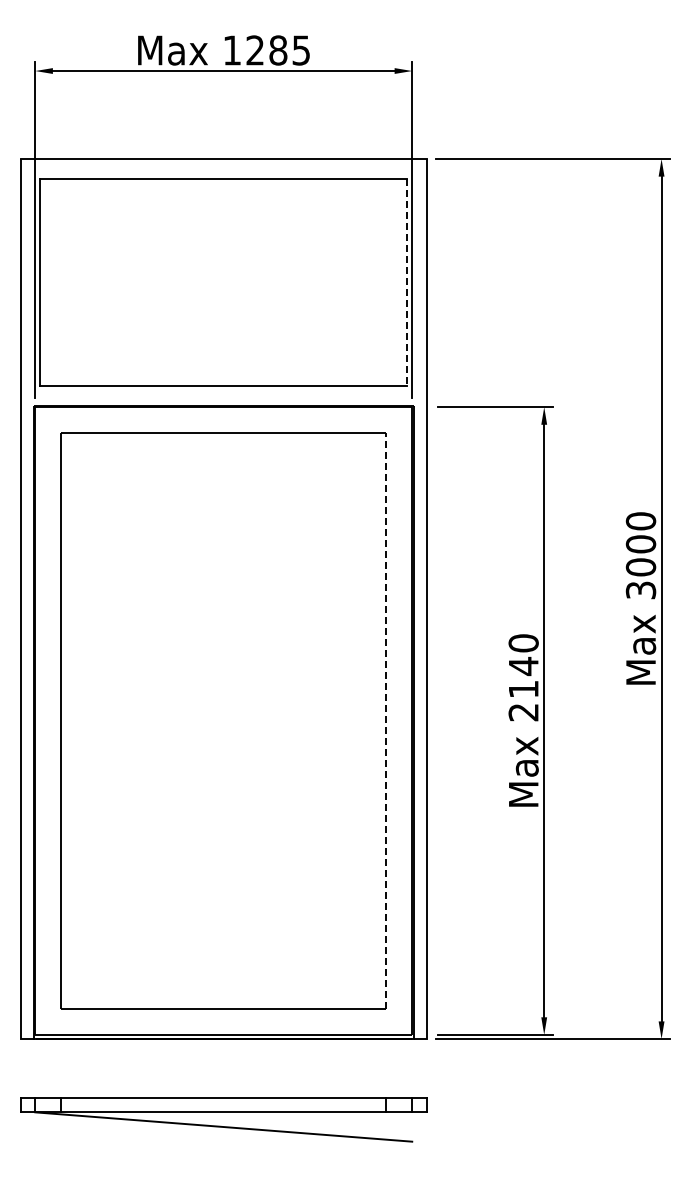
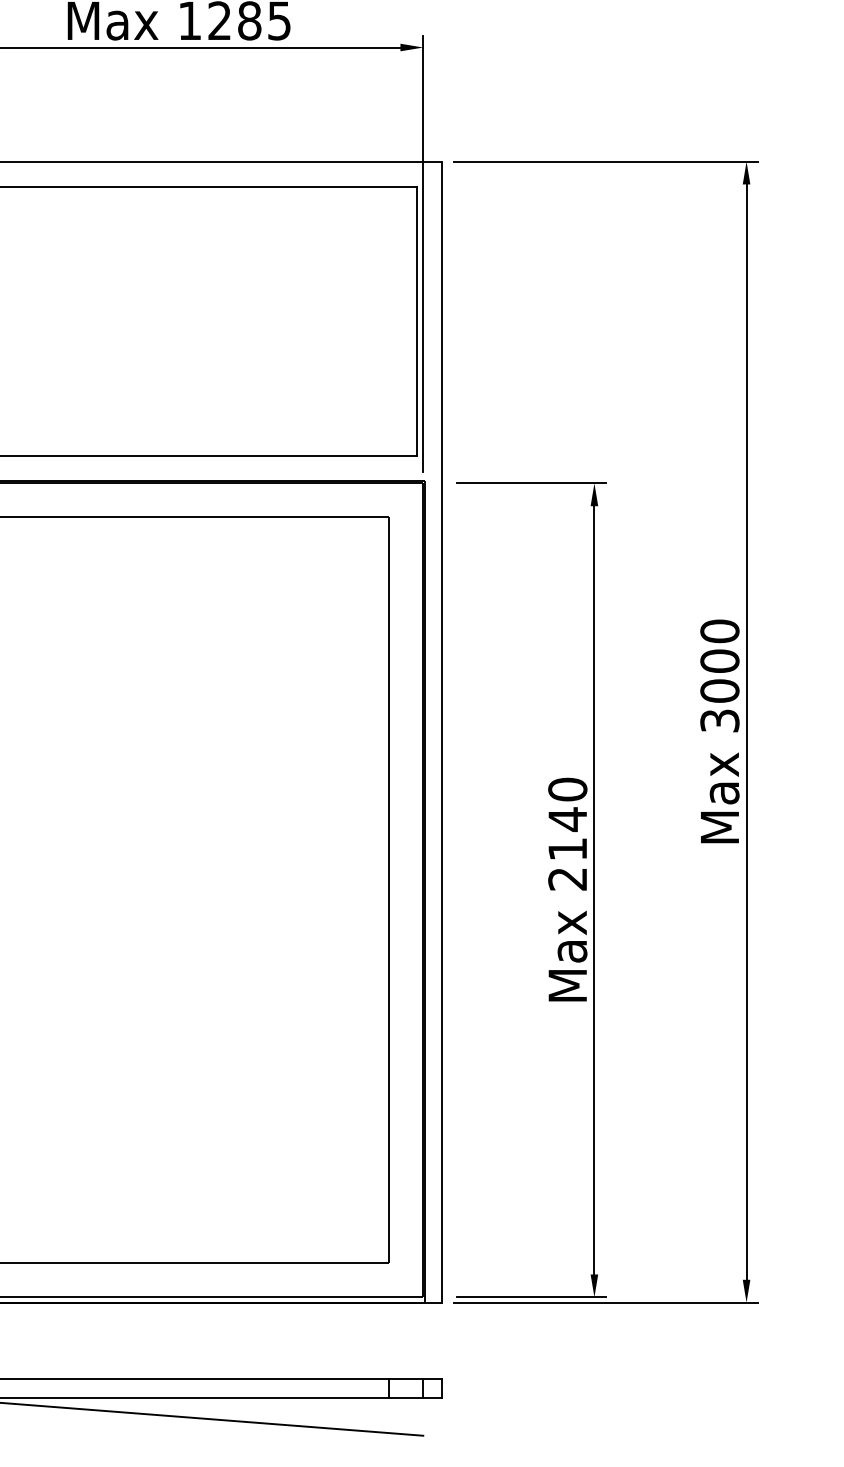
line: (407, 282) -> (417, 321), dashed -> solid
line: (386, 721) -> (389, 890), dashed -> solid

